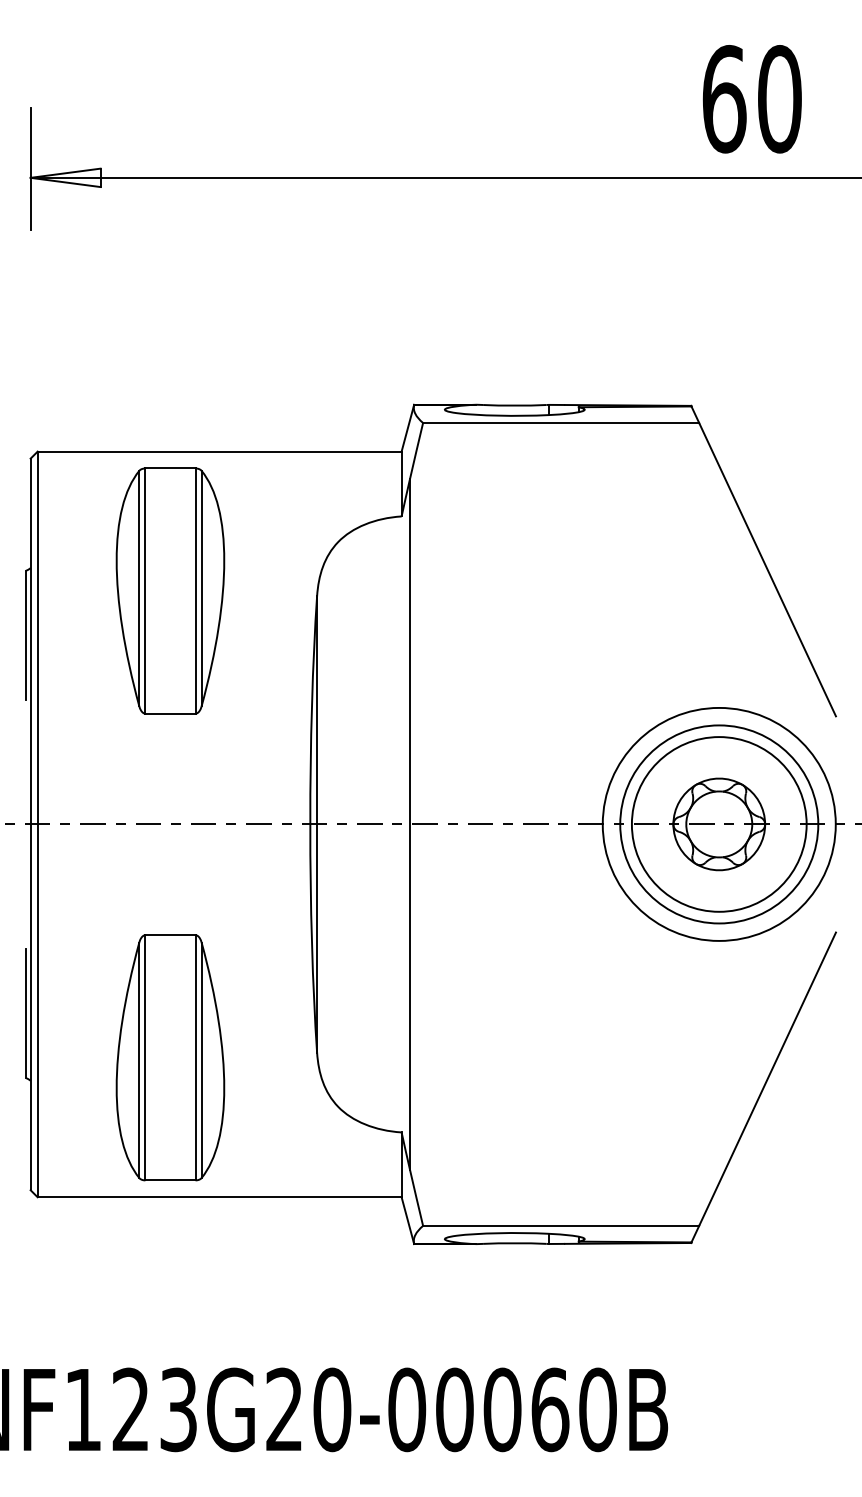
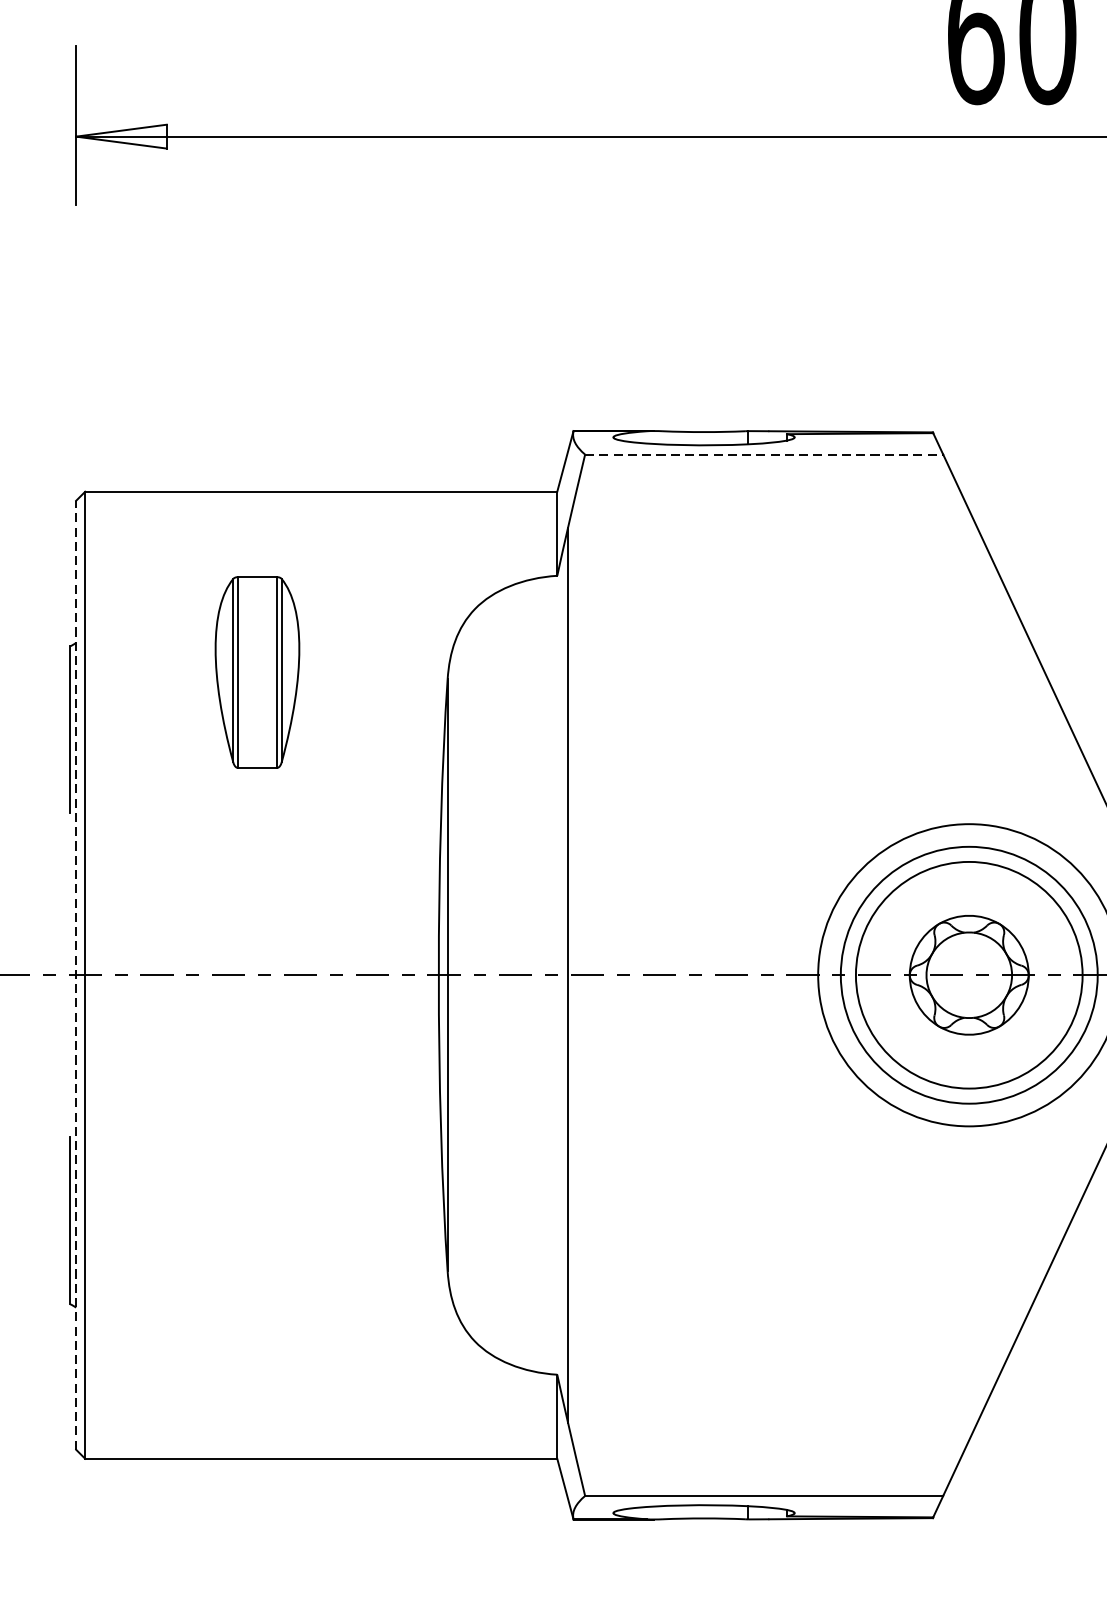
line: (561, 422) -> (764, 453), solid -> dashed
part: (170, 590) -> (257, 671), size x0.6
line: (30, 824) -> (75, 975), solid -> dashed
part: (170, 1057) -> (257, 1277), removed

